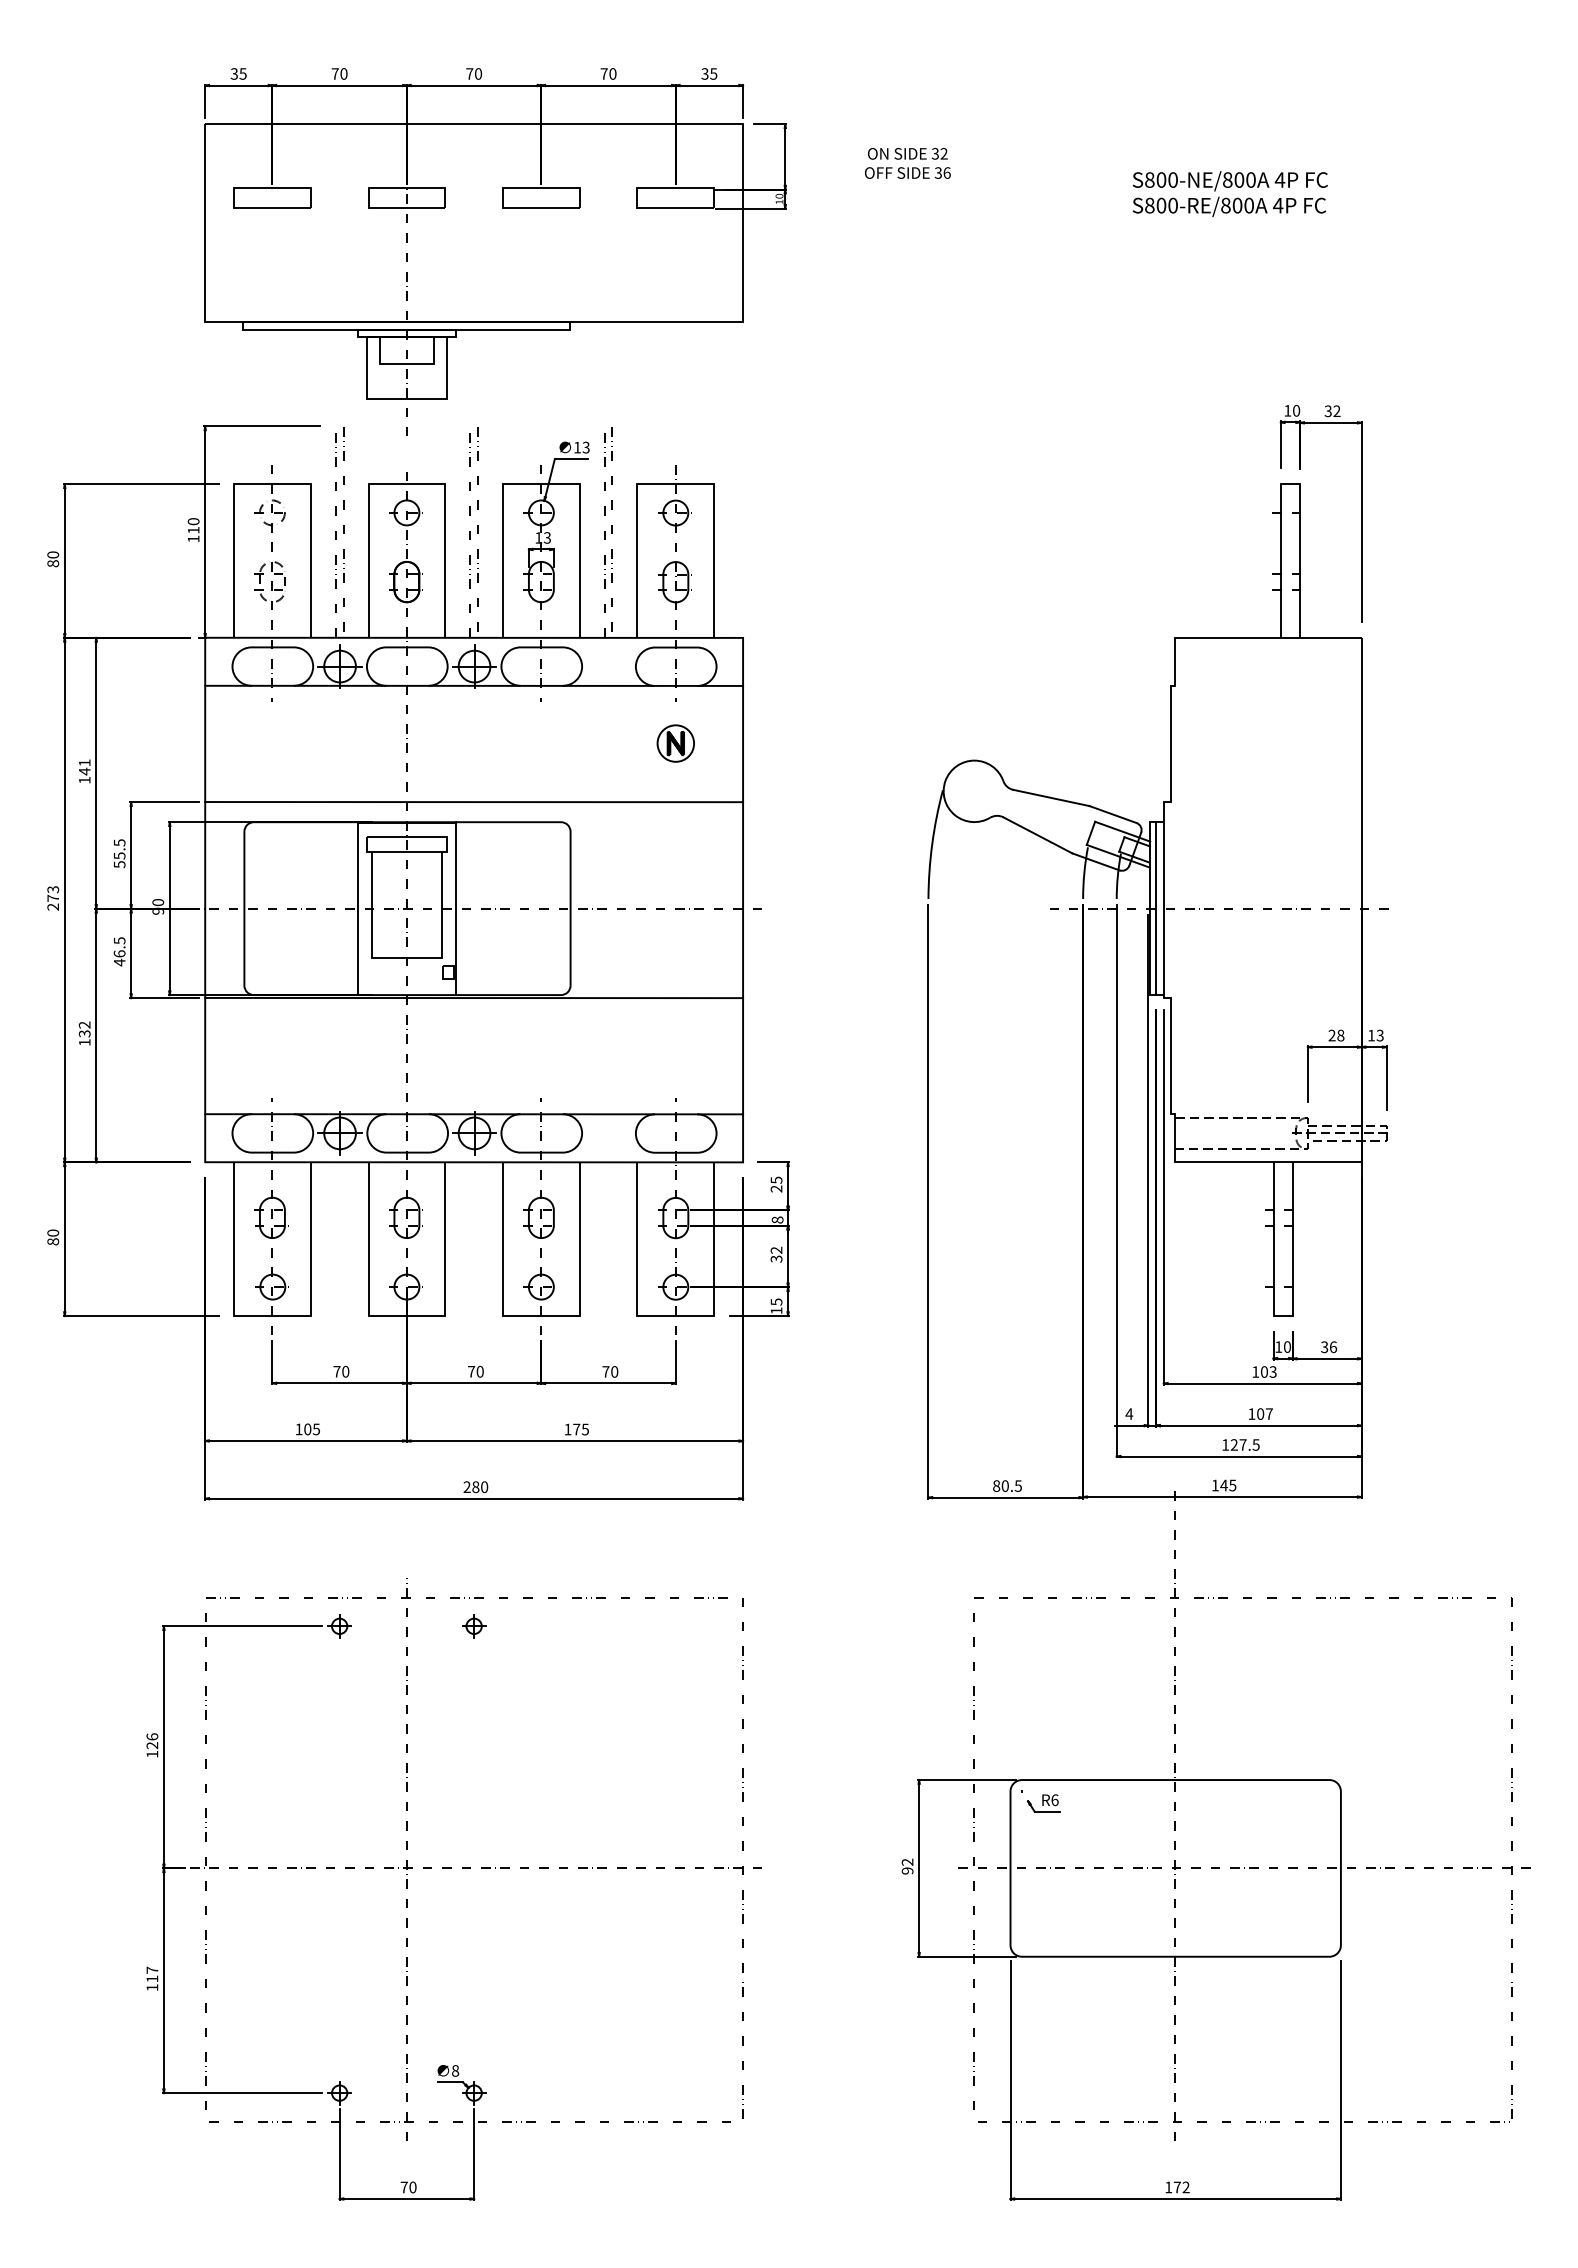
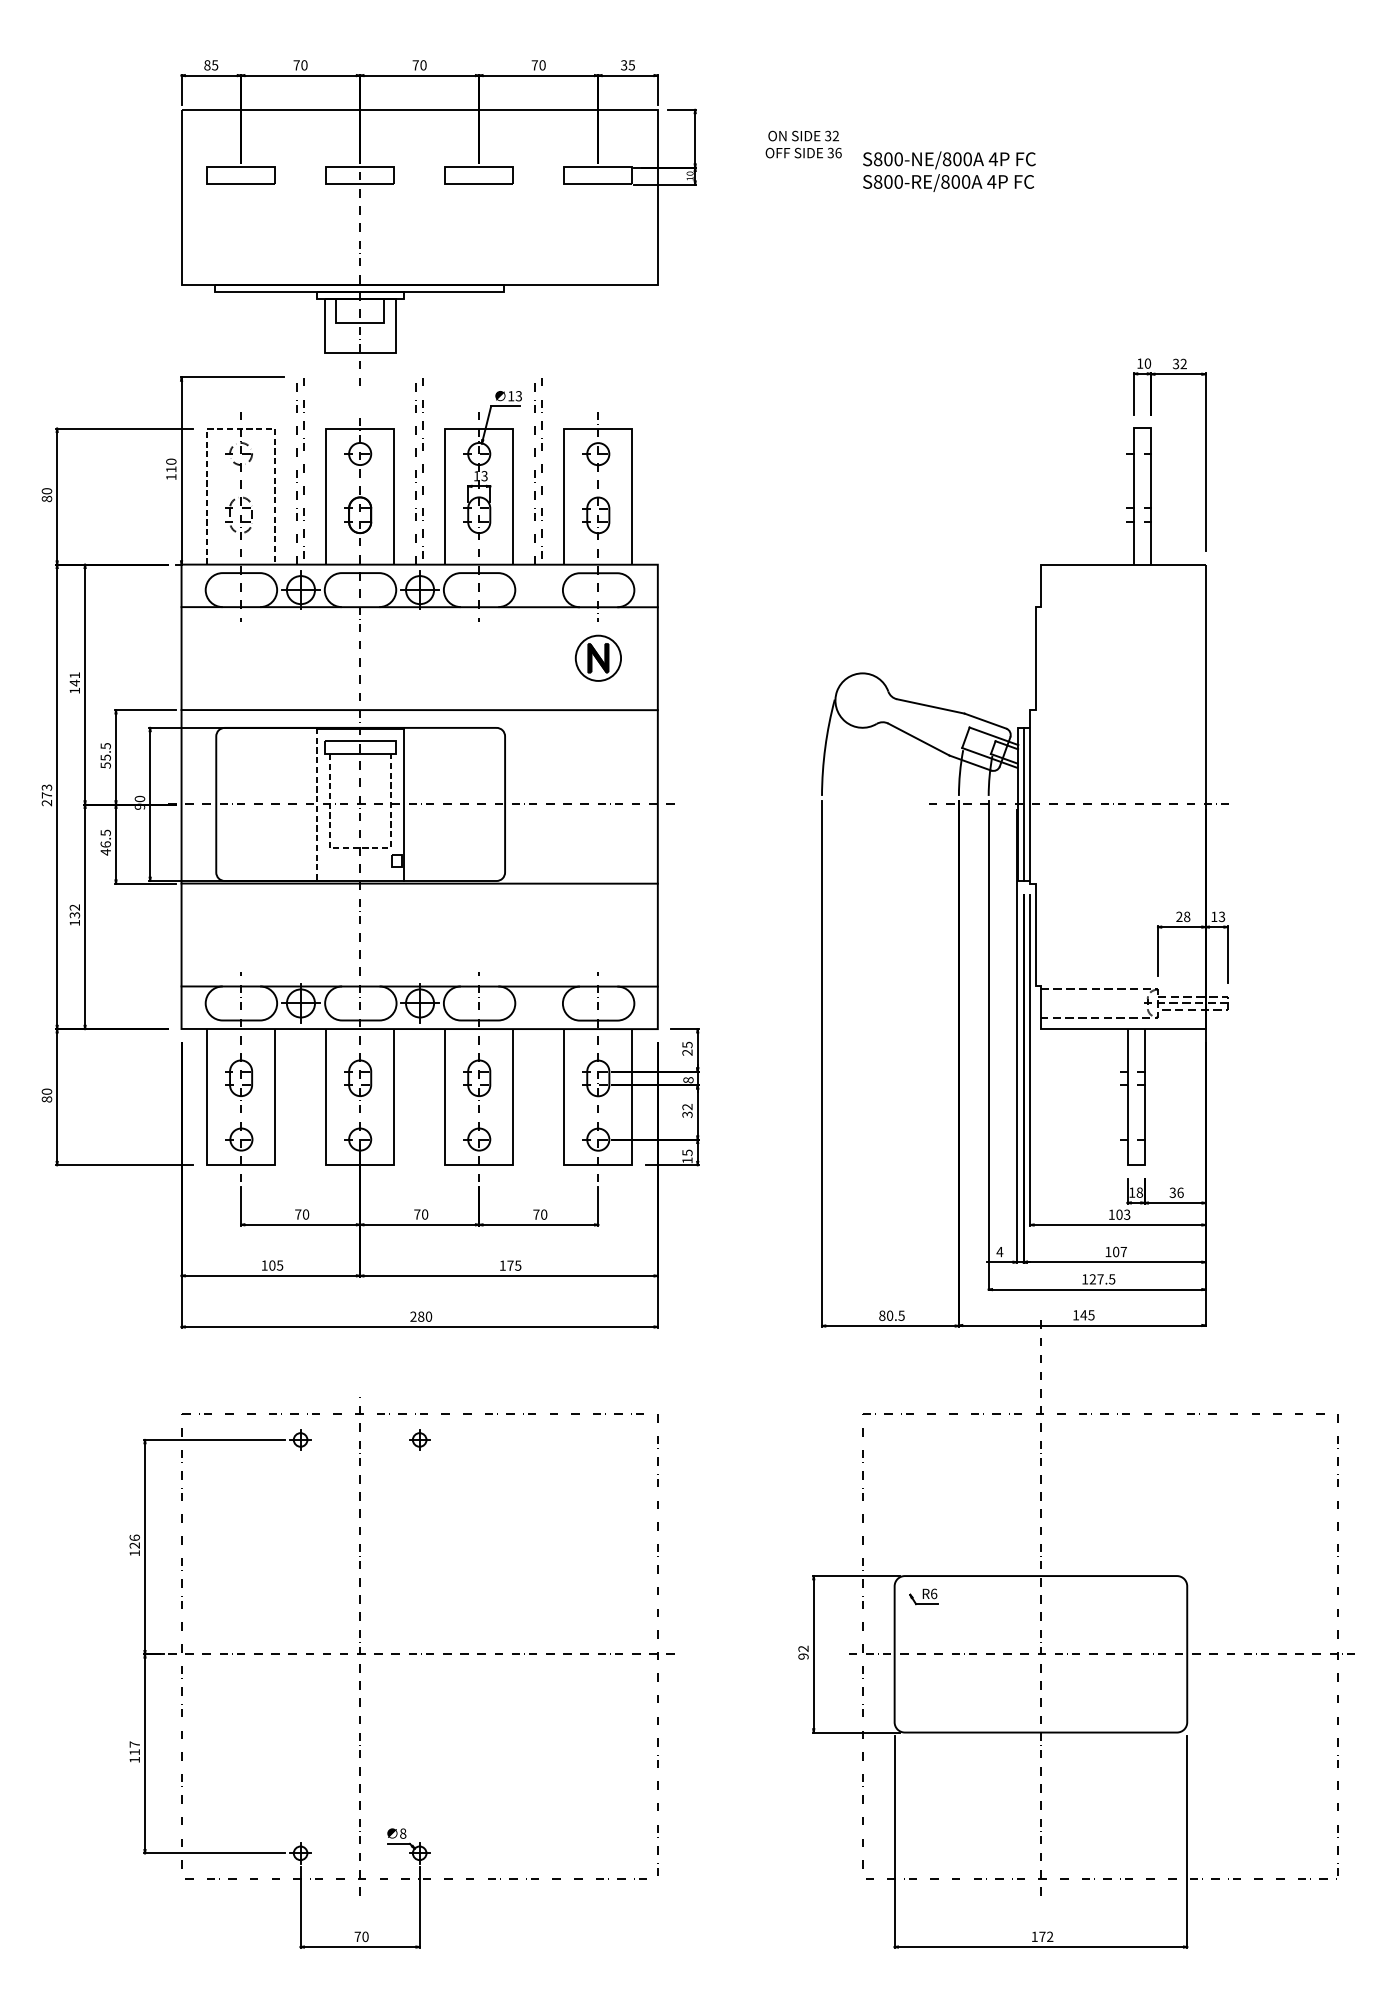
text: (233, 73) -> (206, 64), 35 -> 85
text: (1229, 193) -> (948, 171), moved
line: (272, 484) -> (241, 428), solid -> dashed
part: (675, 743) -> (597, 658), size x1.4
line: (358, 909) -> (317, 805), solid -> dashed
line: (406, 957) -> (359, 847), solid -> dashed
text: (1287, 1346) -> (1139, 1192), 10 -> 18

